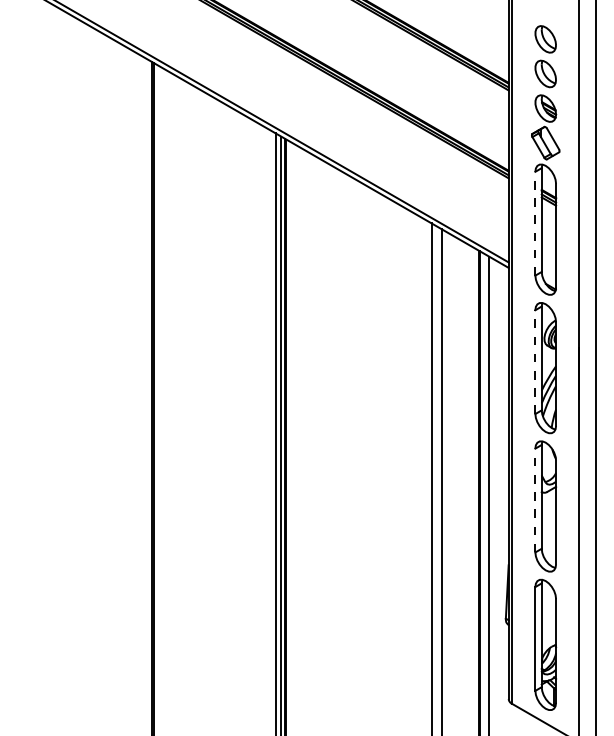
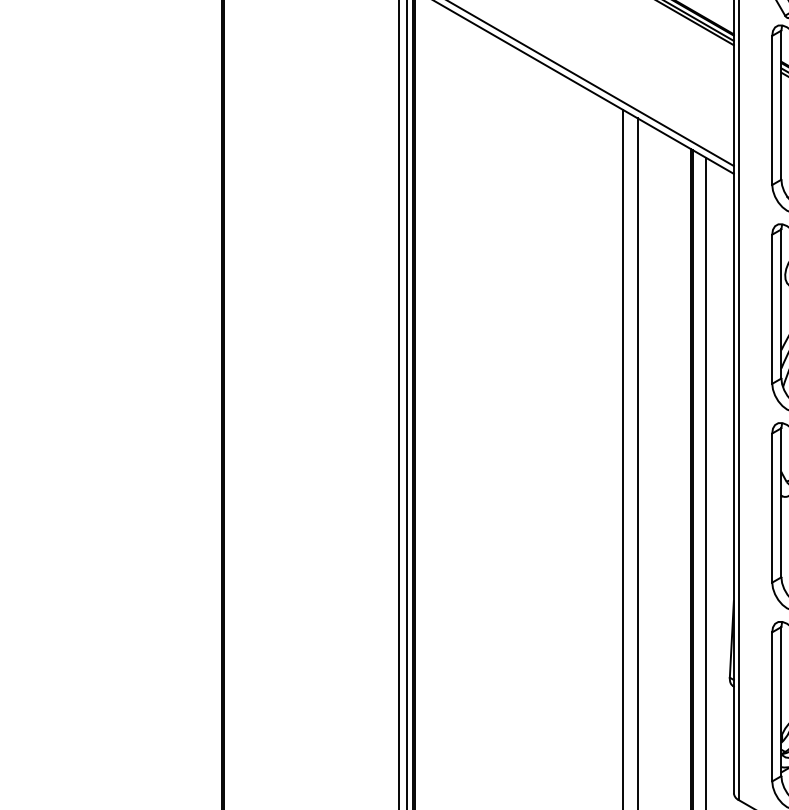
line: (535, 223) -> (772, 110), dashed -> solid
line: (535, 362) -> (772, 309), dashed -> solid
line: (535, 500) -> (772, 508), dashed -> solid

